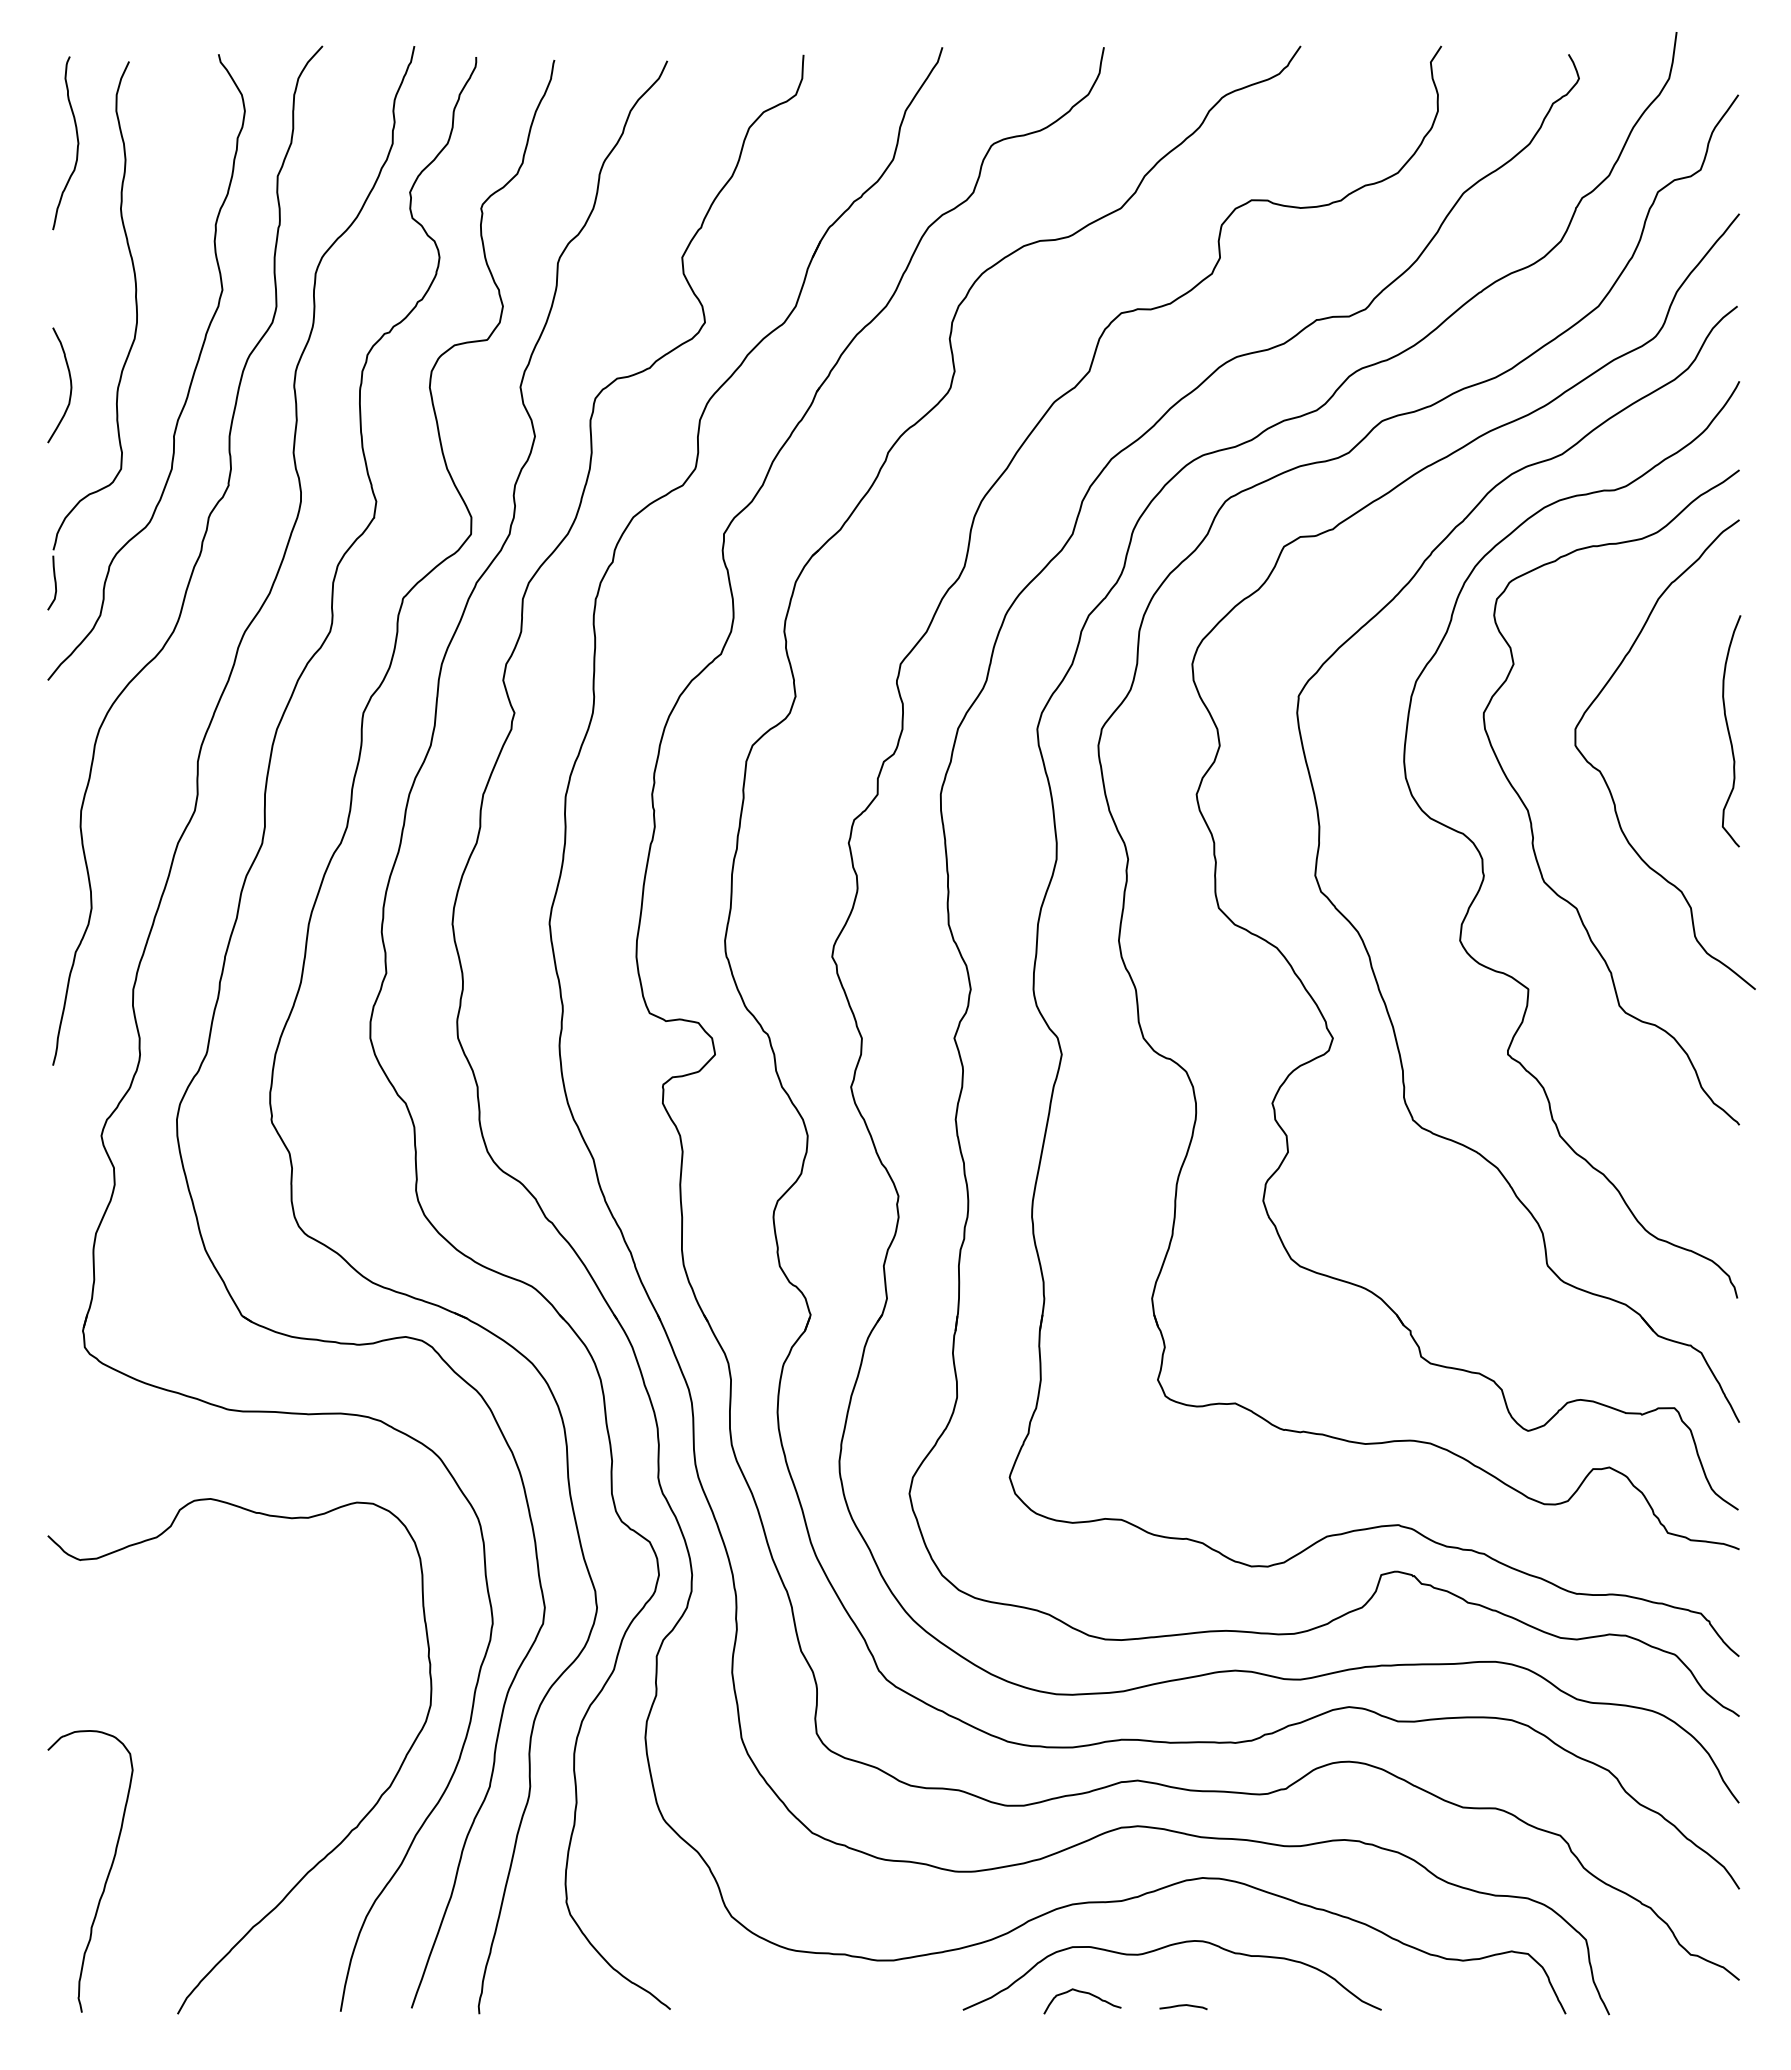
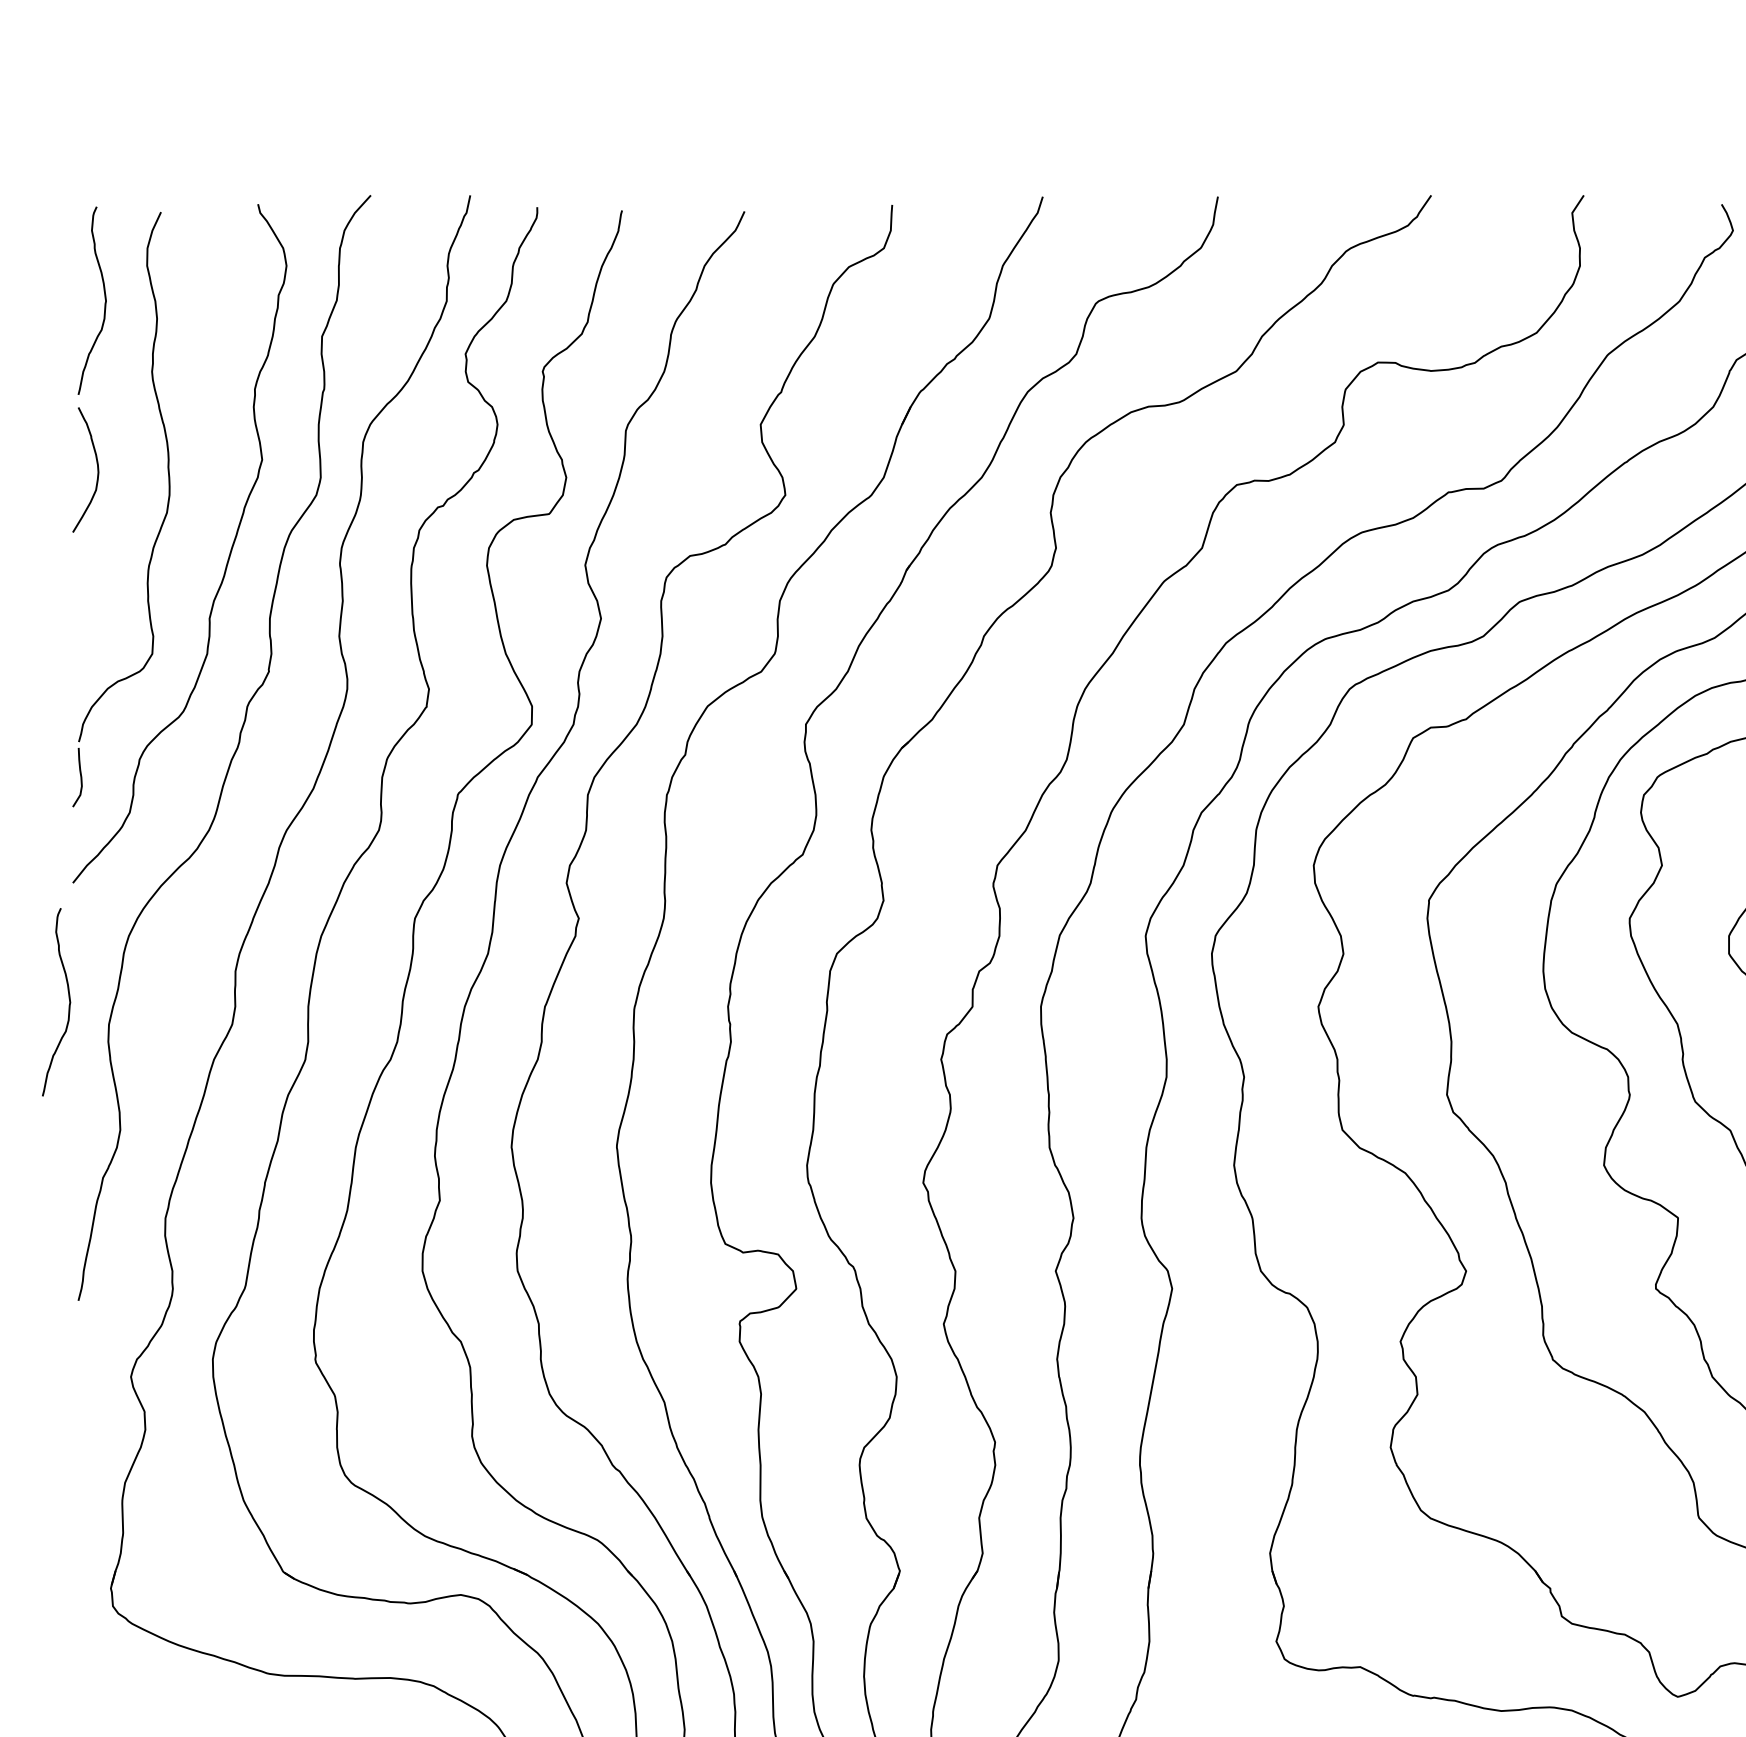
curve: (70, 385) -> (97, 470), moved
curve: (44, 790) -> (69, 1002), added

